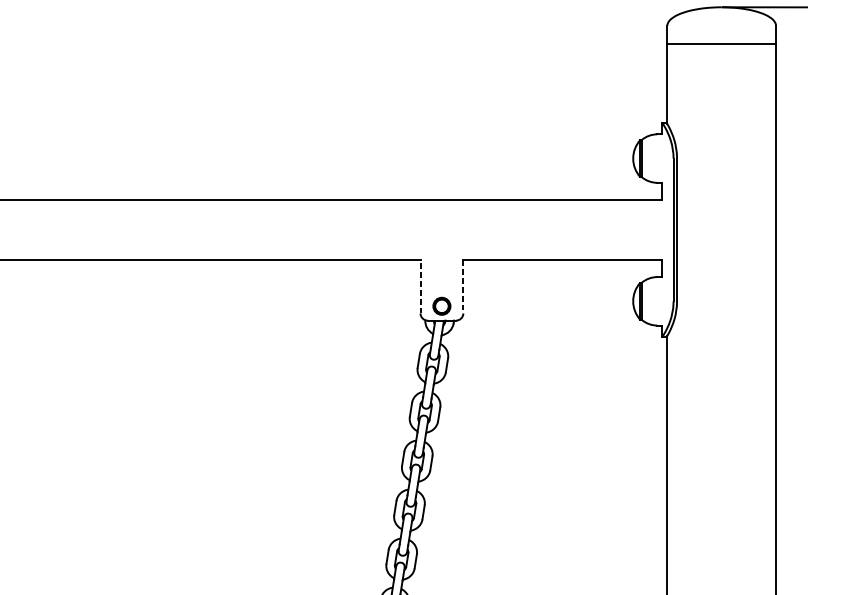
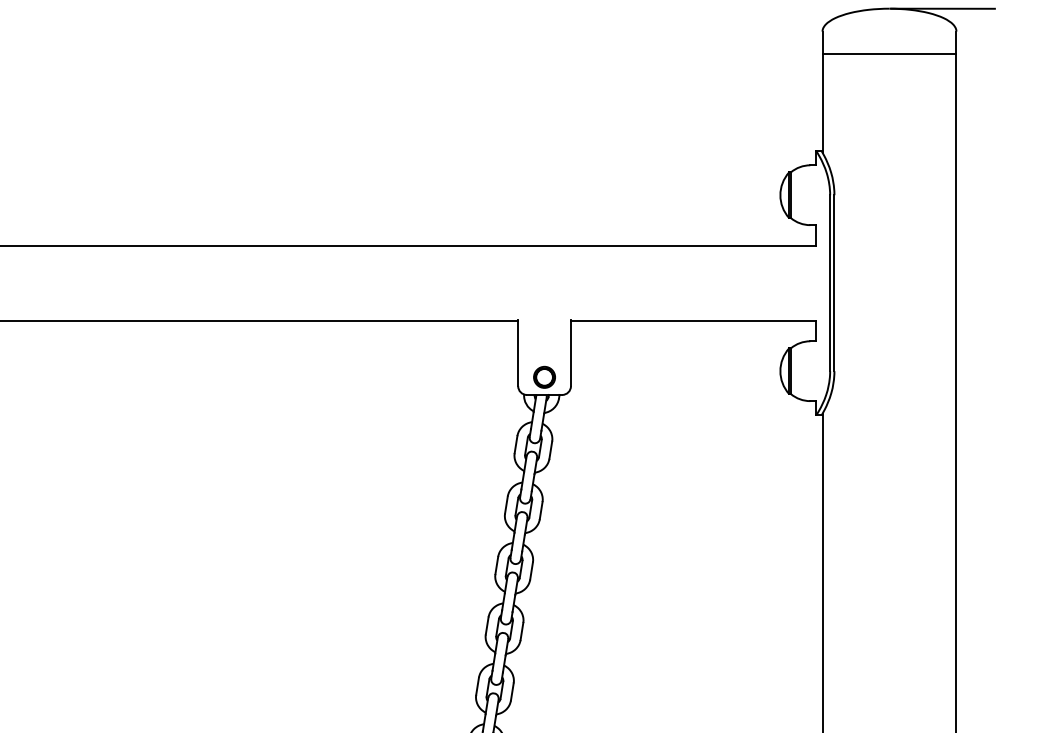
line: (420, 286) -> (518, 353), dashed -> solid
line: (462, 286) -> (570, 353), dashed -> solid

